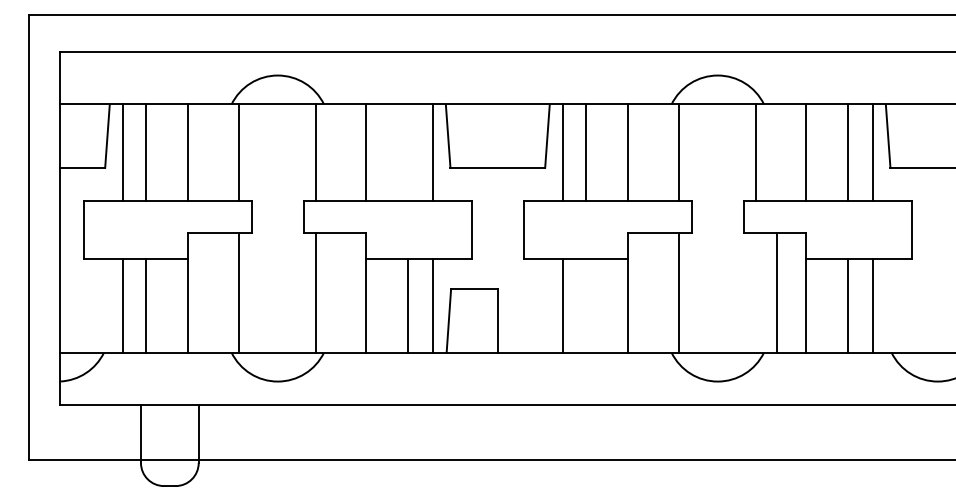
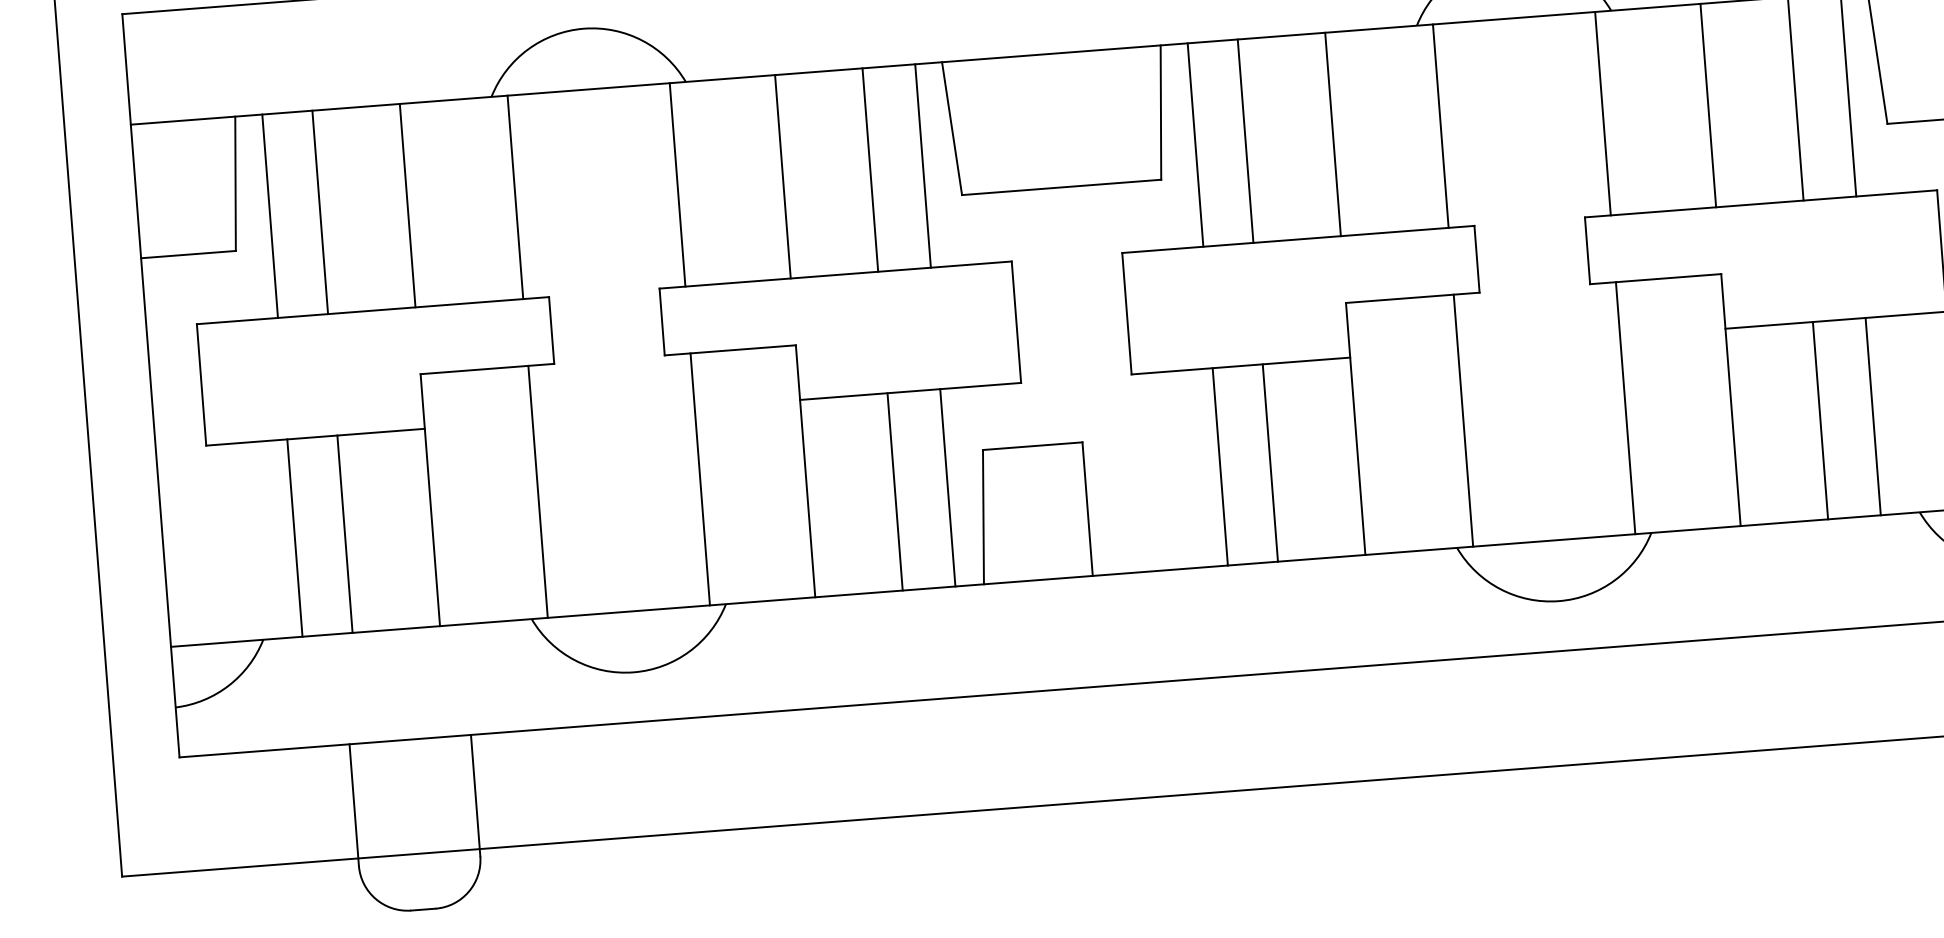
line: (408, 152) -> (871, 169), added
line: (777, 292) -> (1625, 407), moved
line: (586, 305) -> (1270, 462), added

